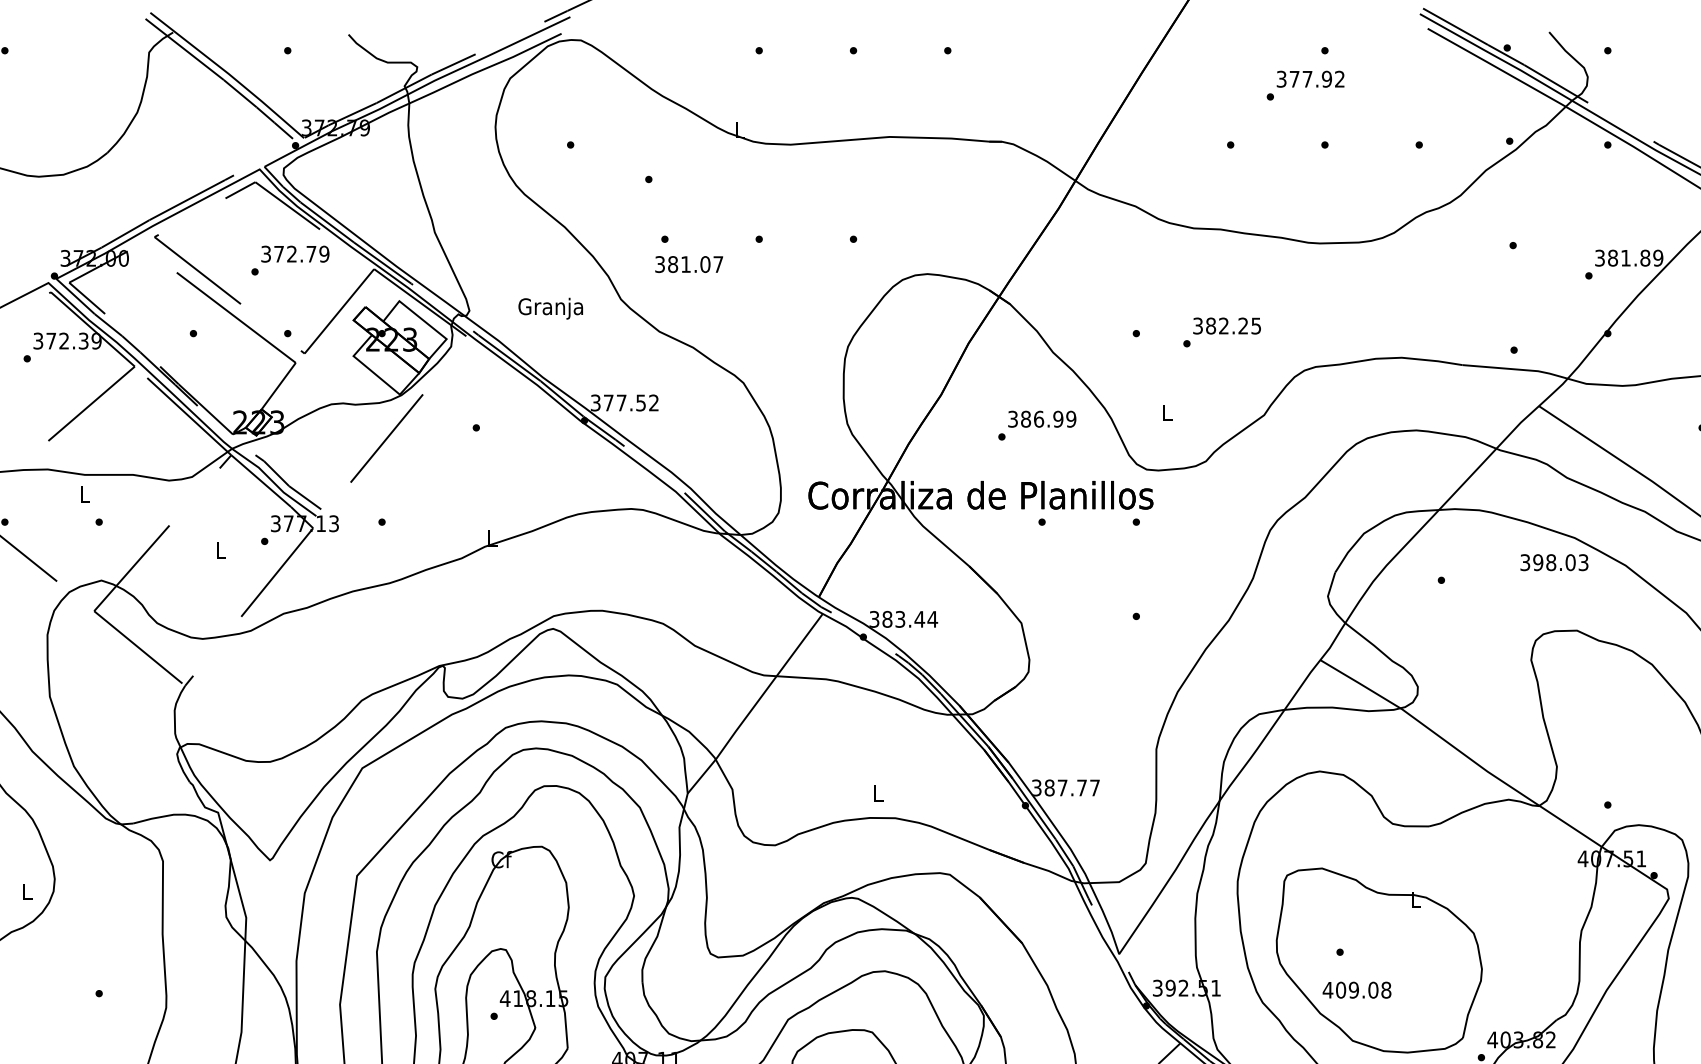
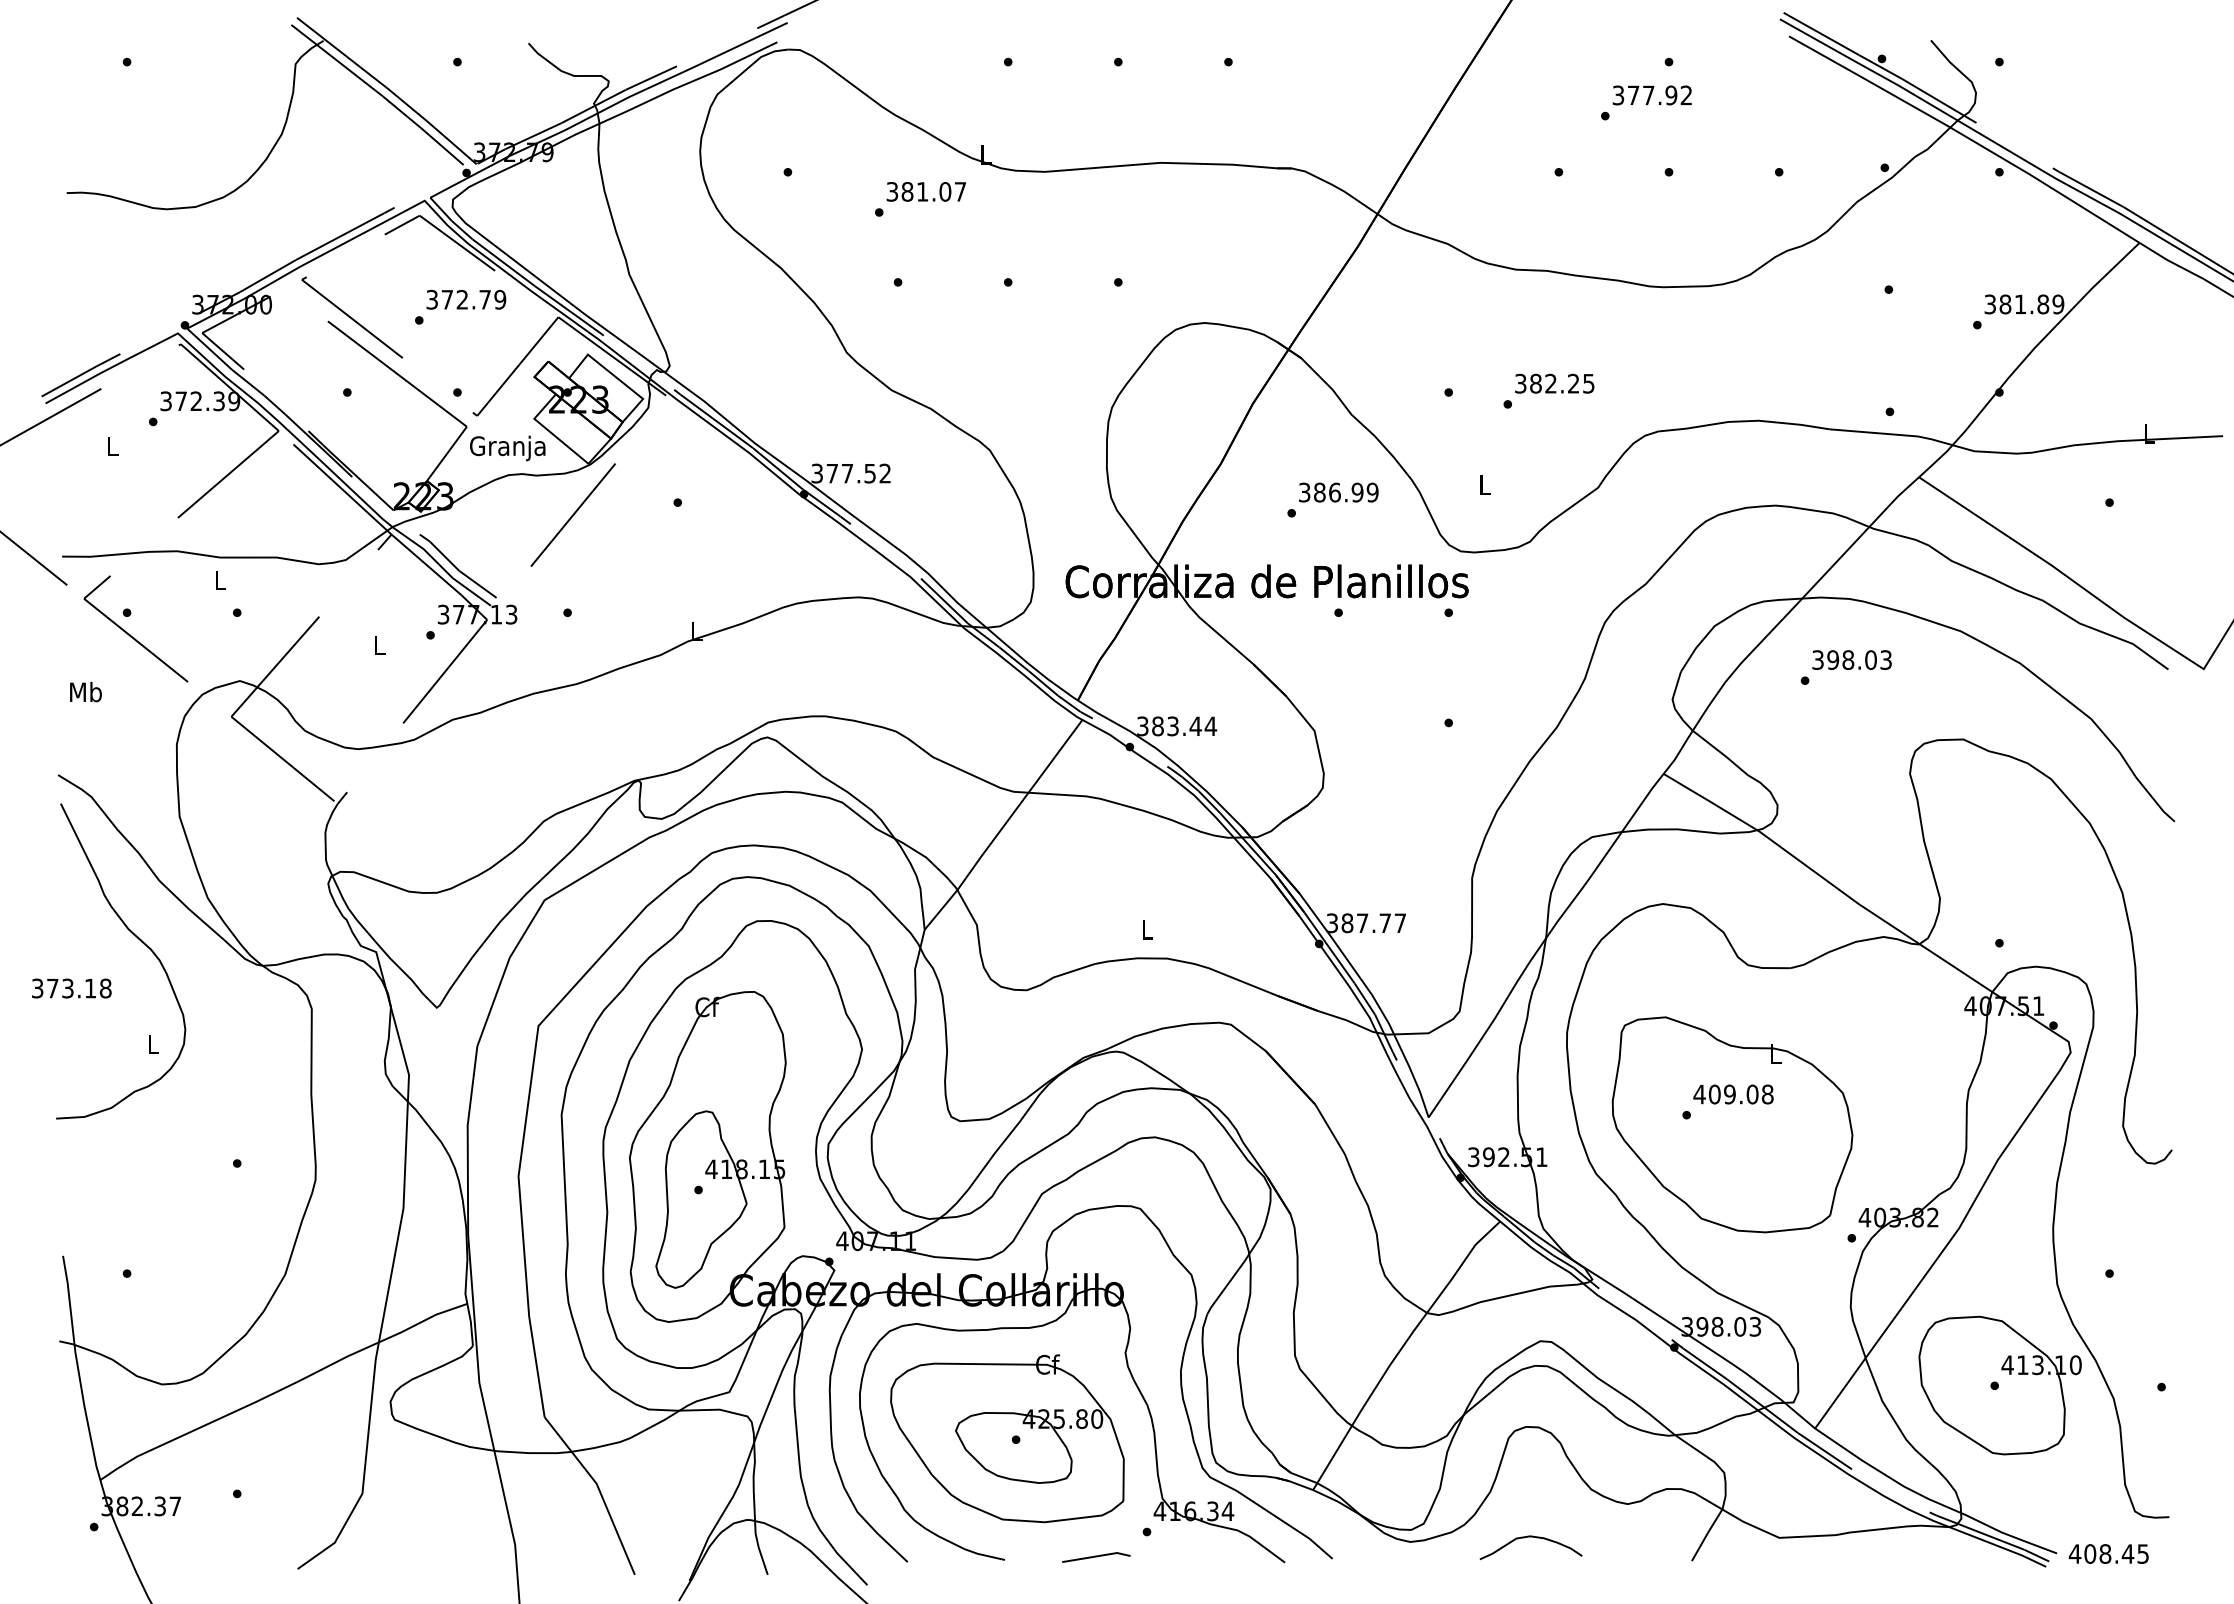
text: (688, 264) -> (925, 191), moved
text: (550, 308) -> (507, 448), moved
text: (1553, 562) -> (1851, 659), moved
text: (1357, 990) -> (1733, 1094), moved

